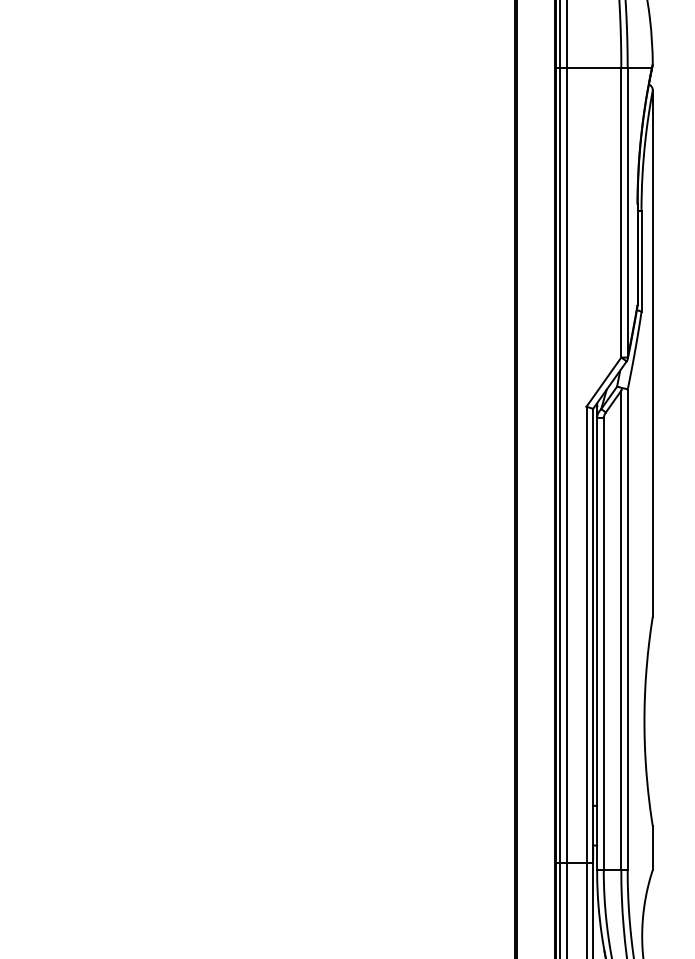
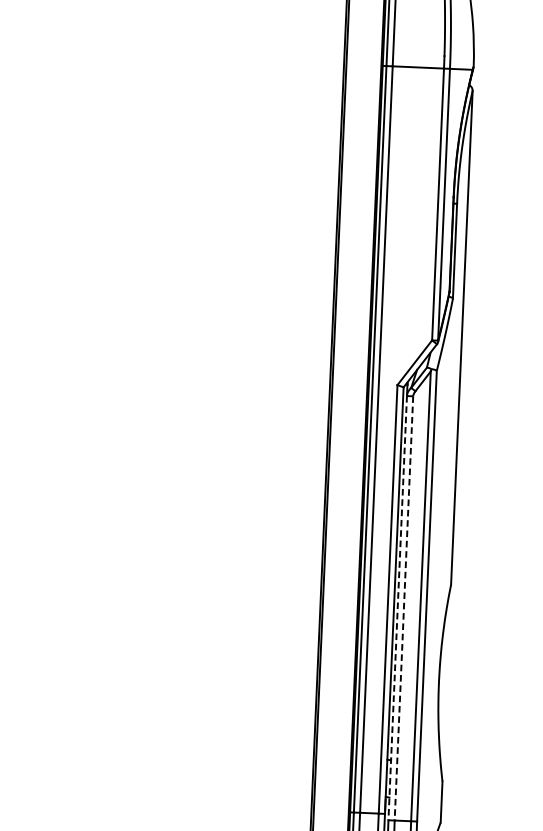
line: (597, 644) -> (398, 608), solid -> dashed
line: (603, 644) -> (403, 608), solid -> dashed

